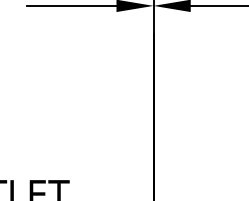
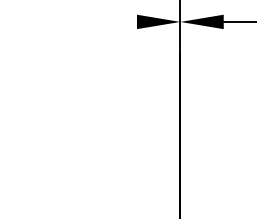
line: (71, 5) -> (84, 21), removed

